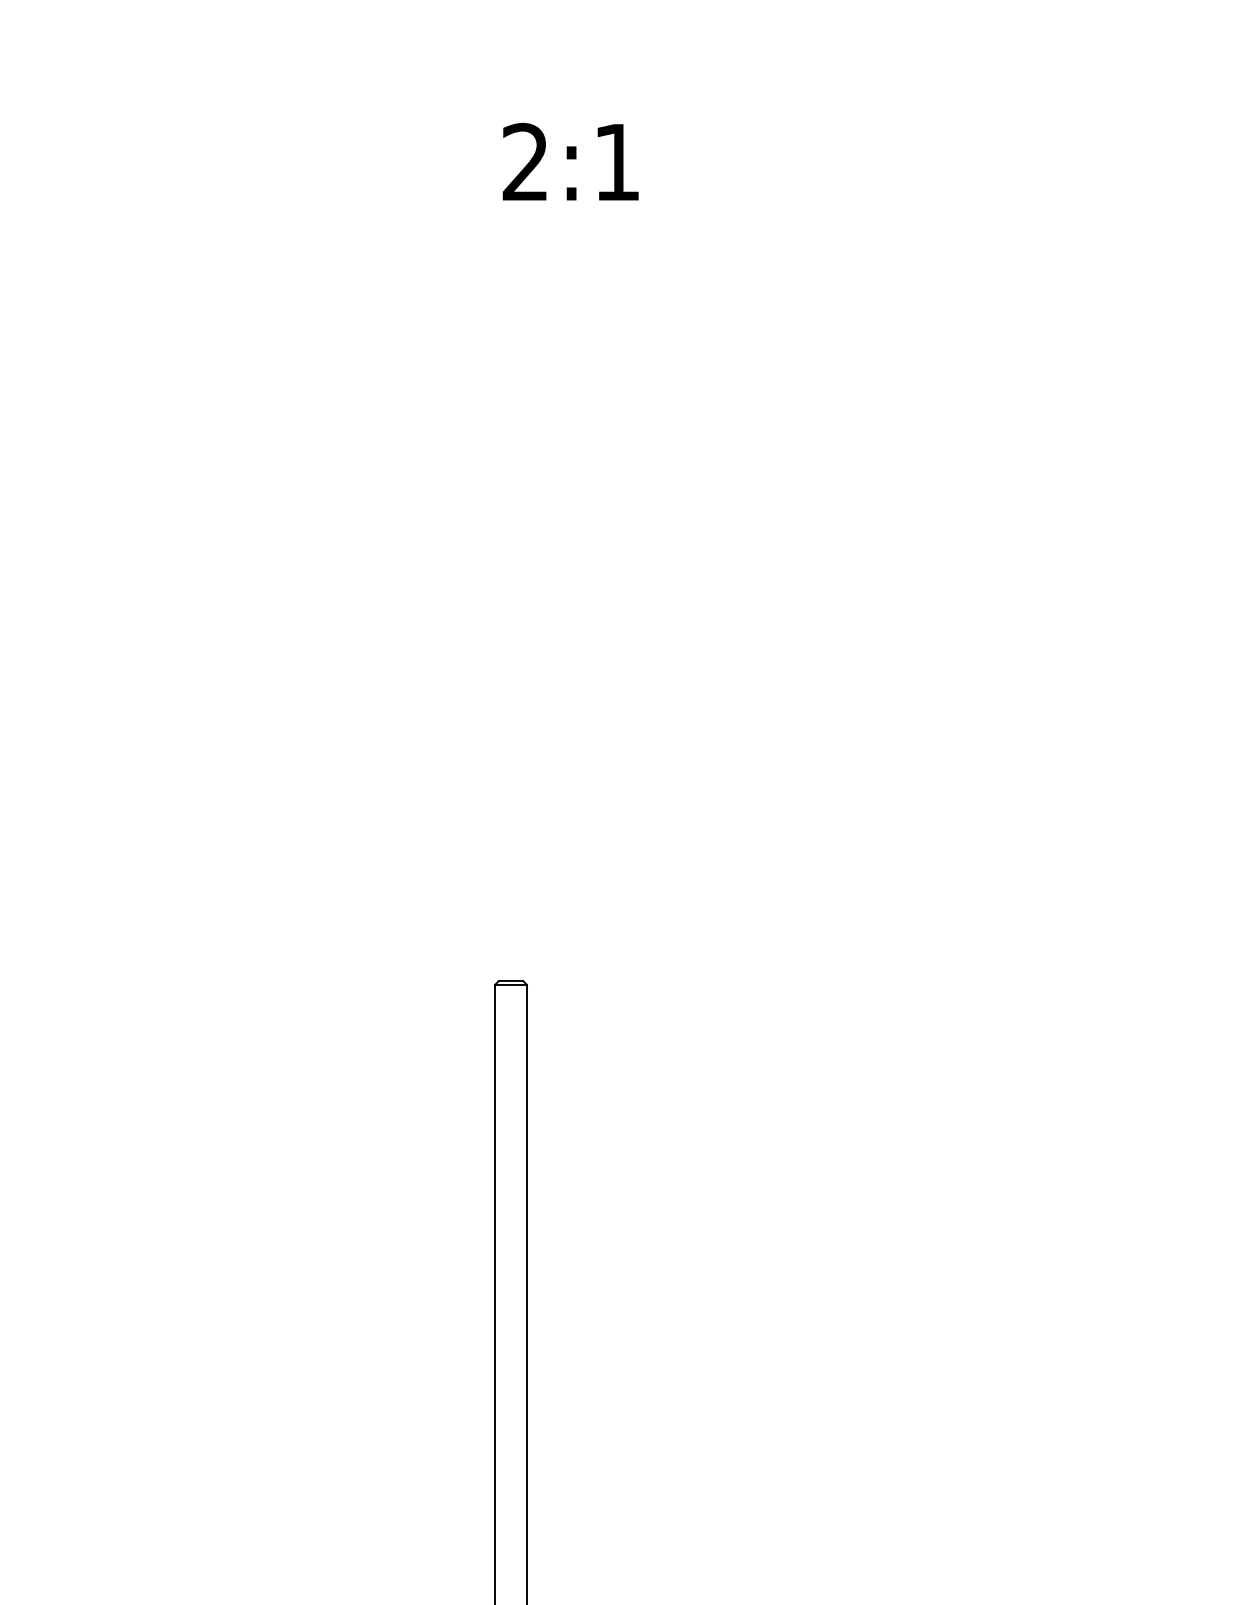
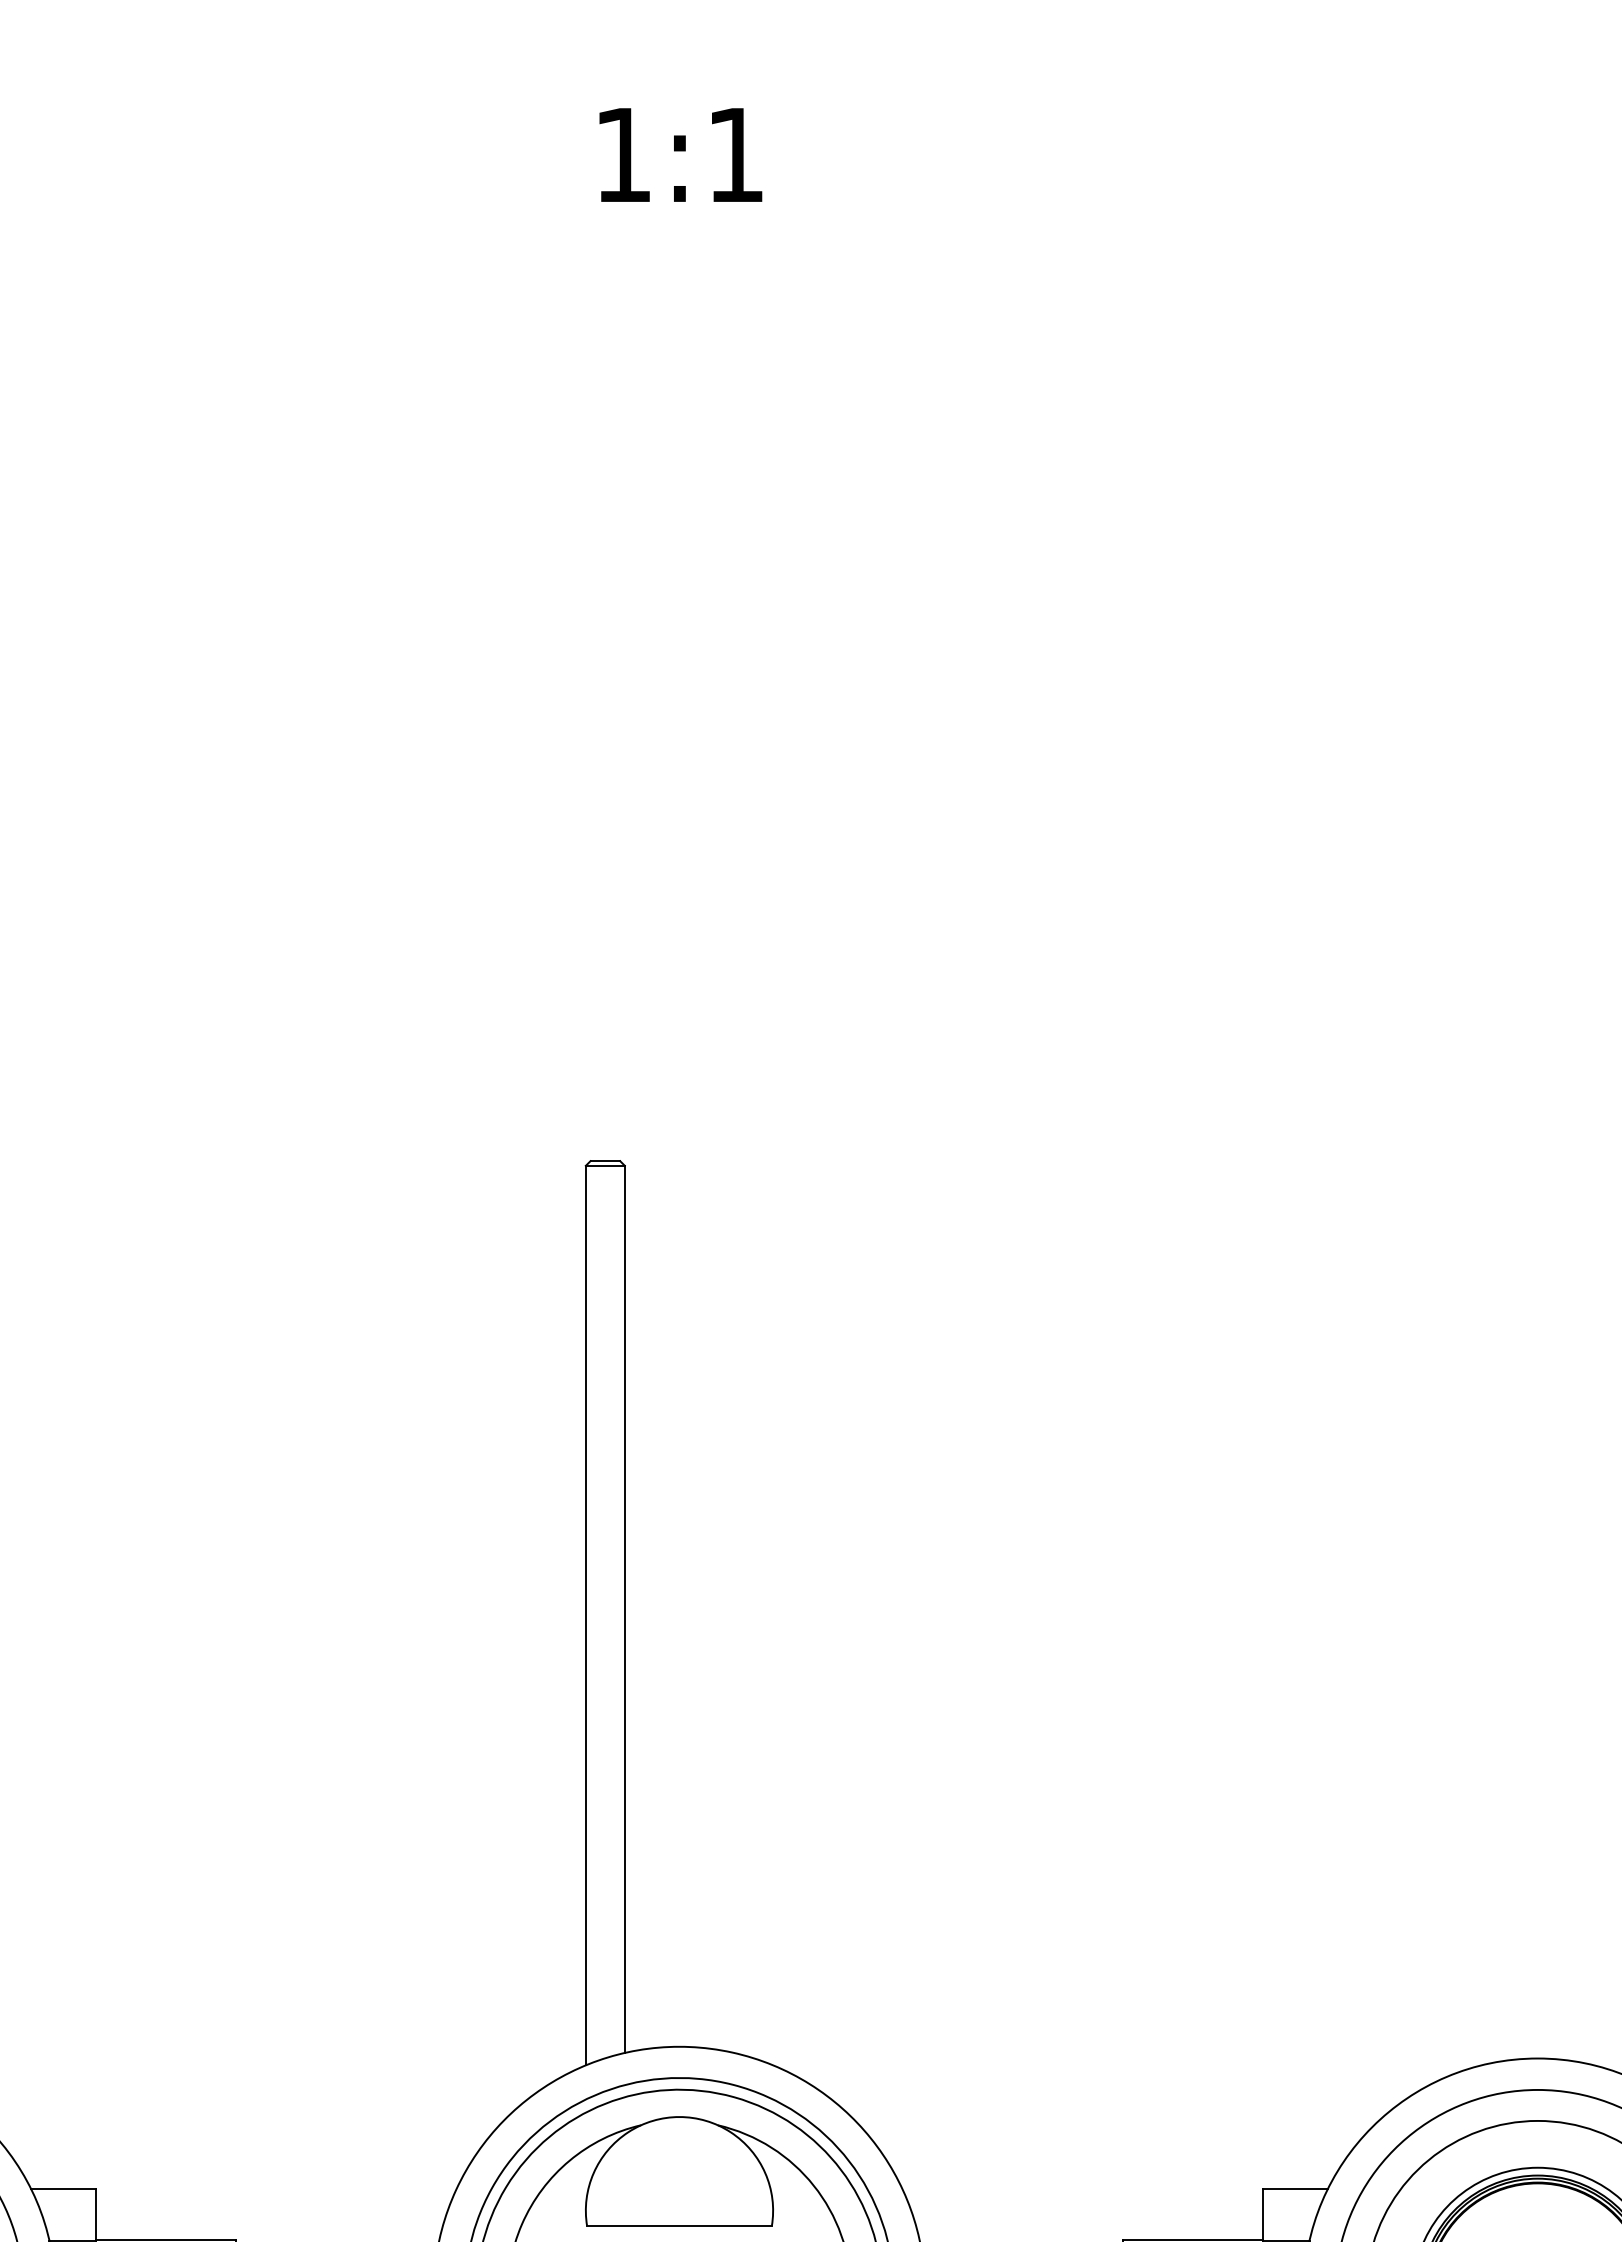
text: (524, 161) -> (622, 153), 2:1 -> 1:1

